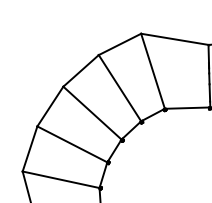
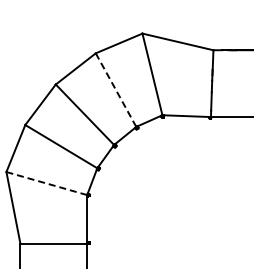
line: (120, 88) -> (116, 90), solid -> dashed
line: (60, 179) -> (46, 183), solid -> dashed

